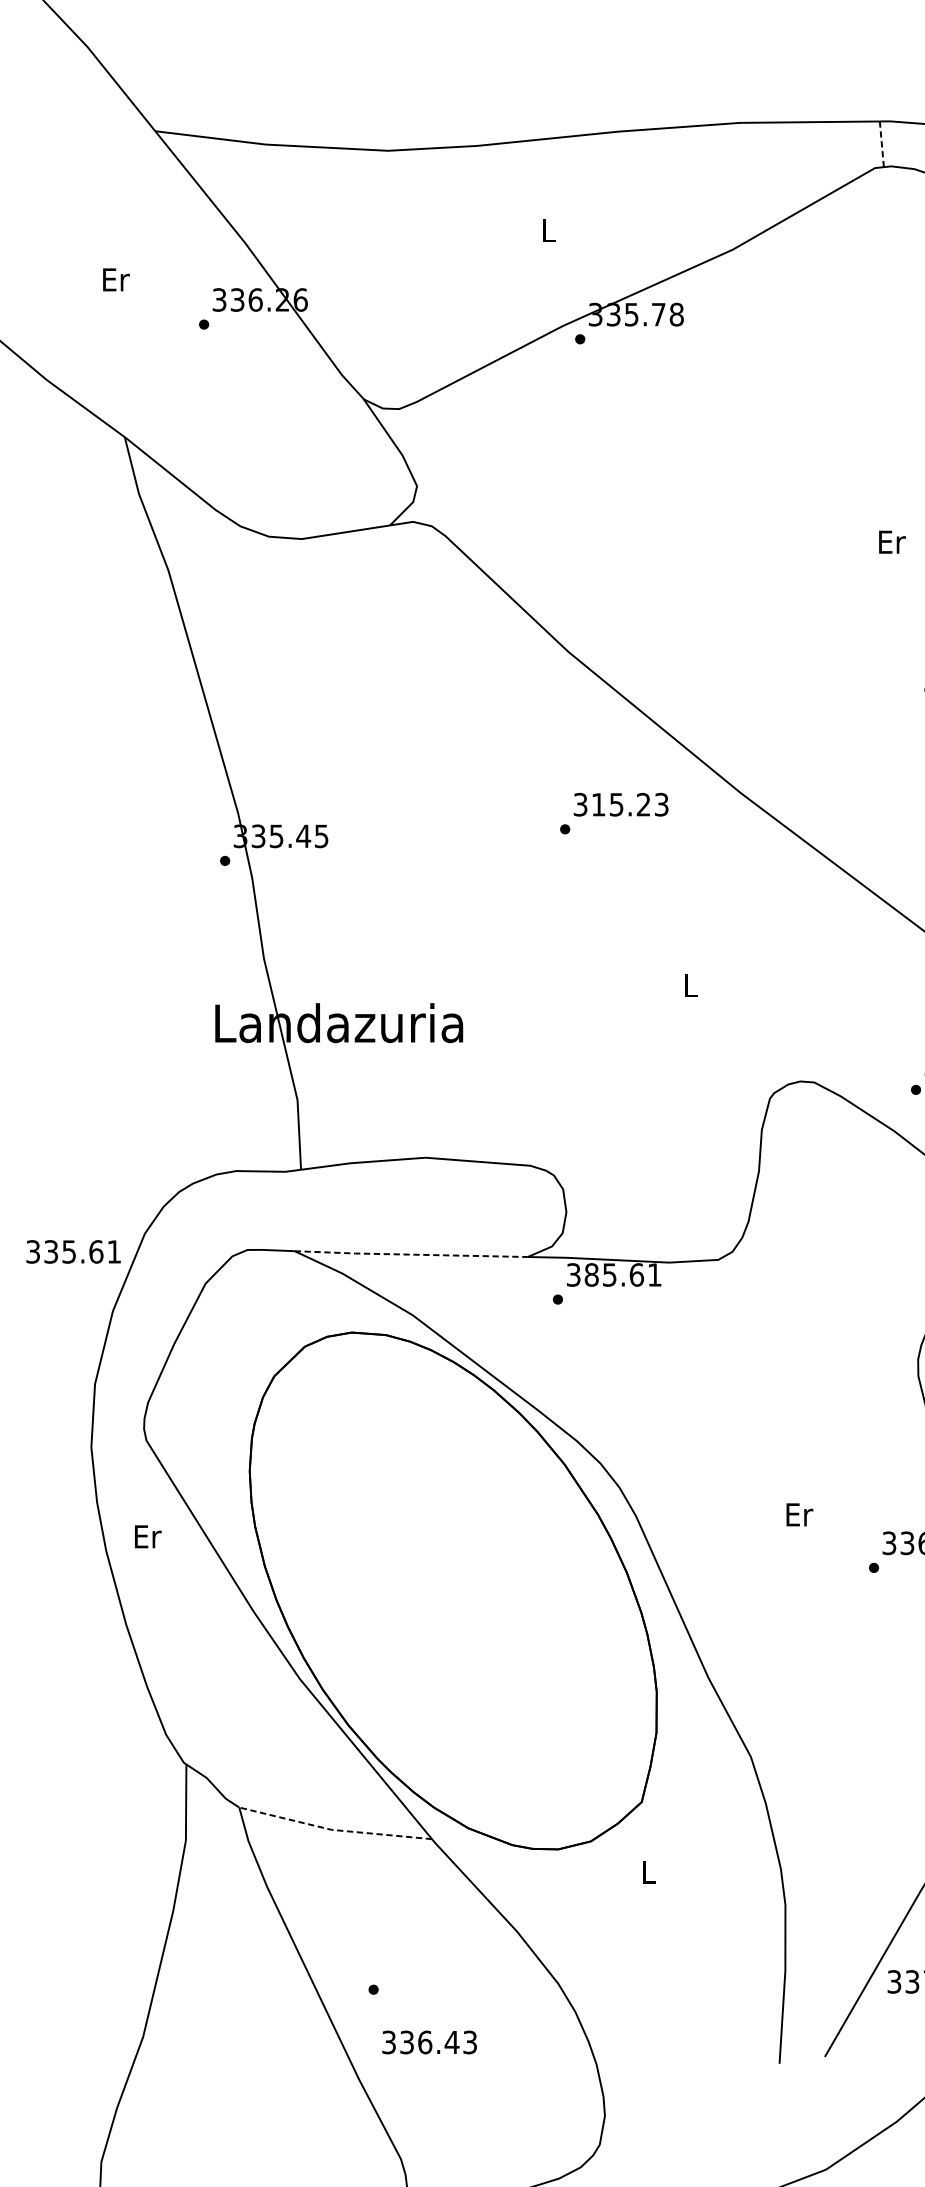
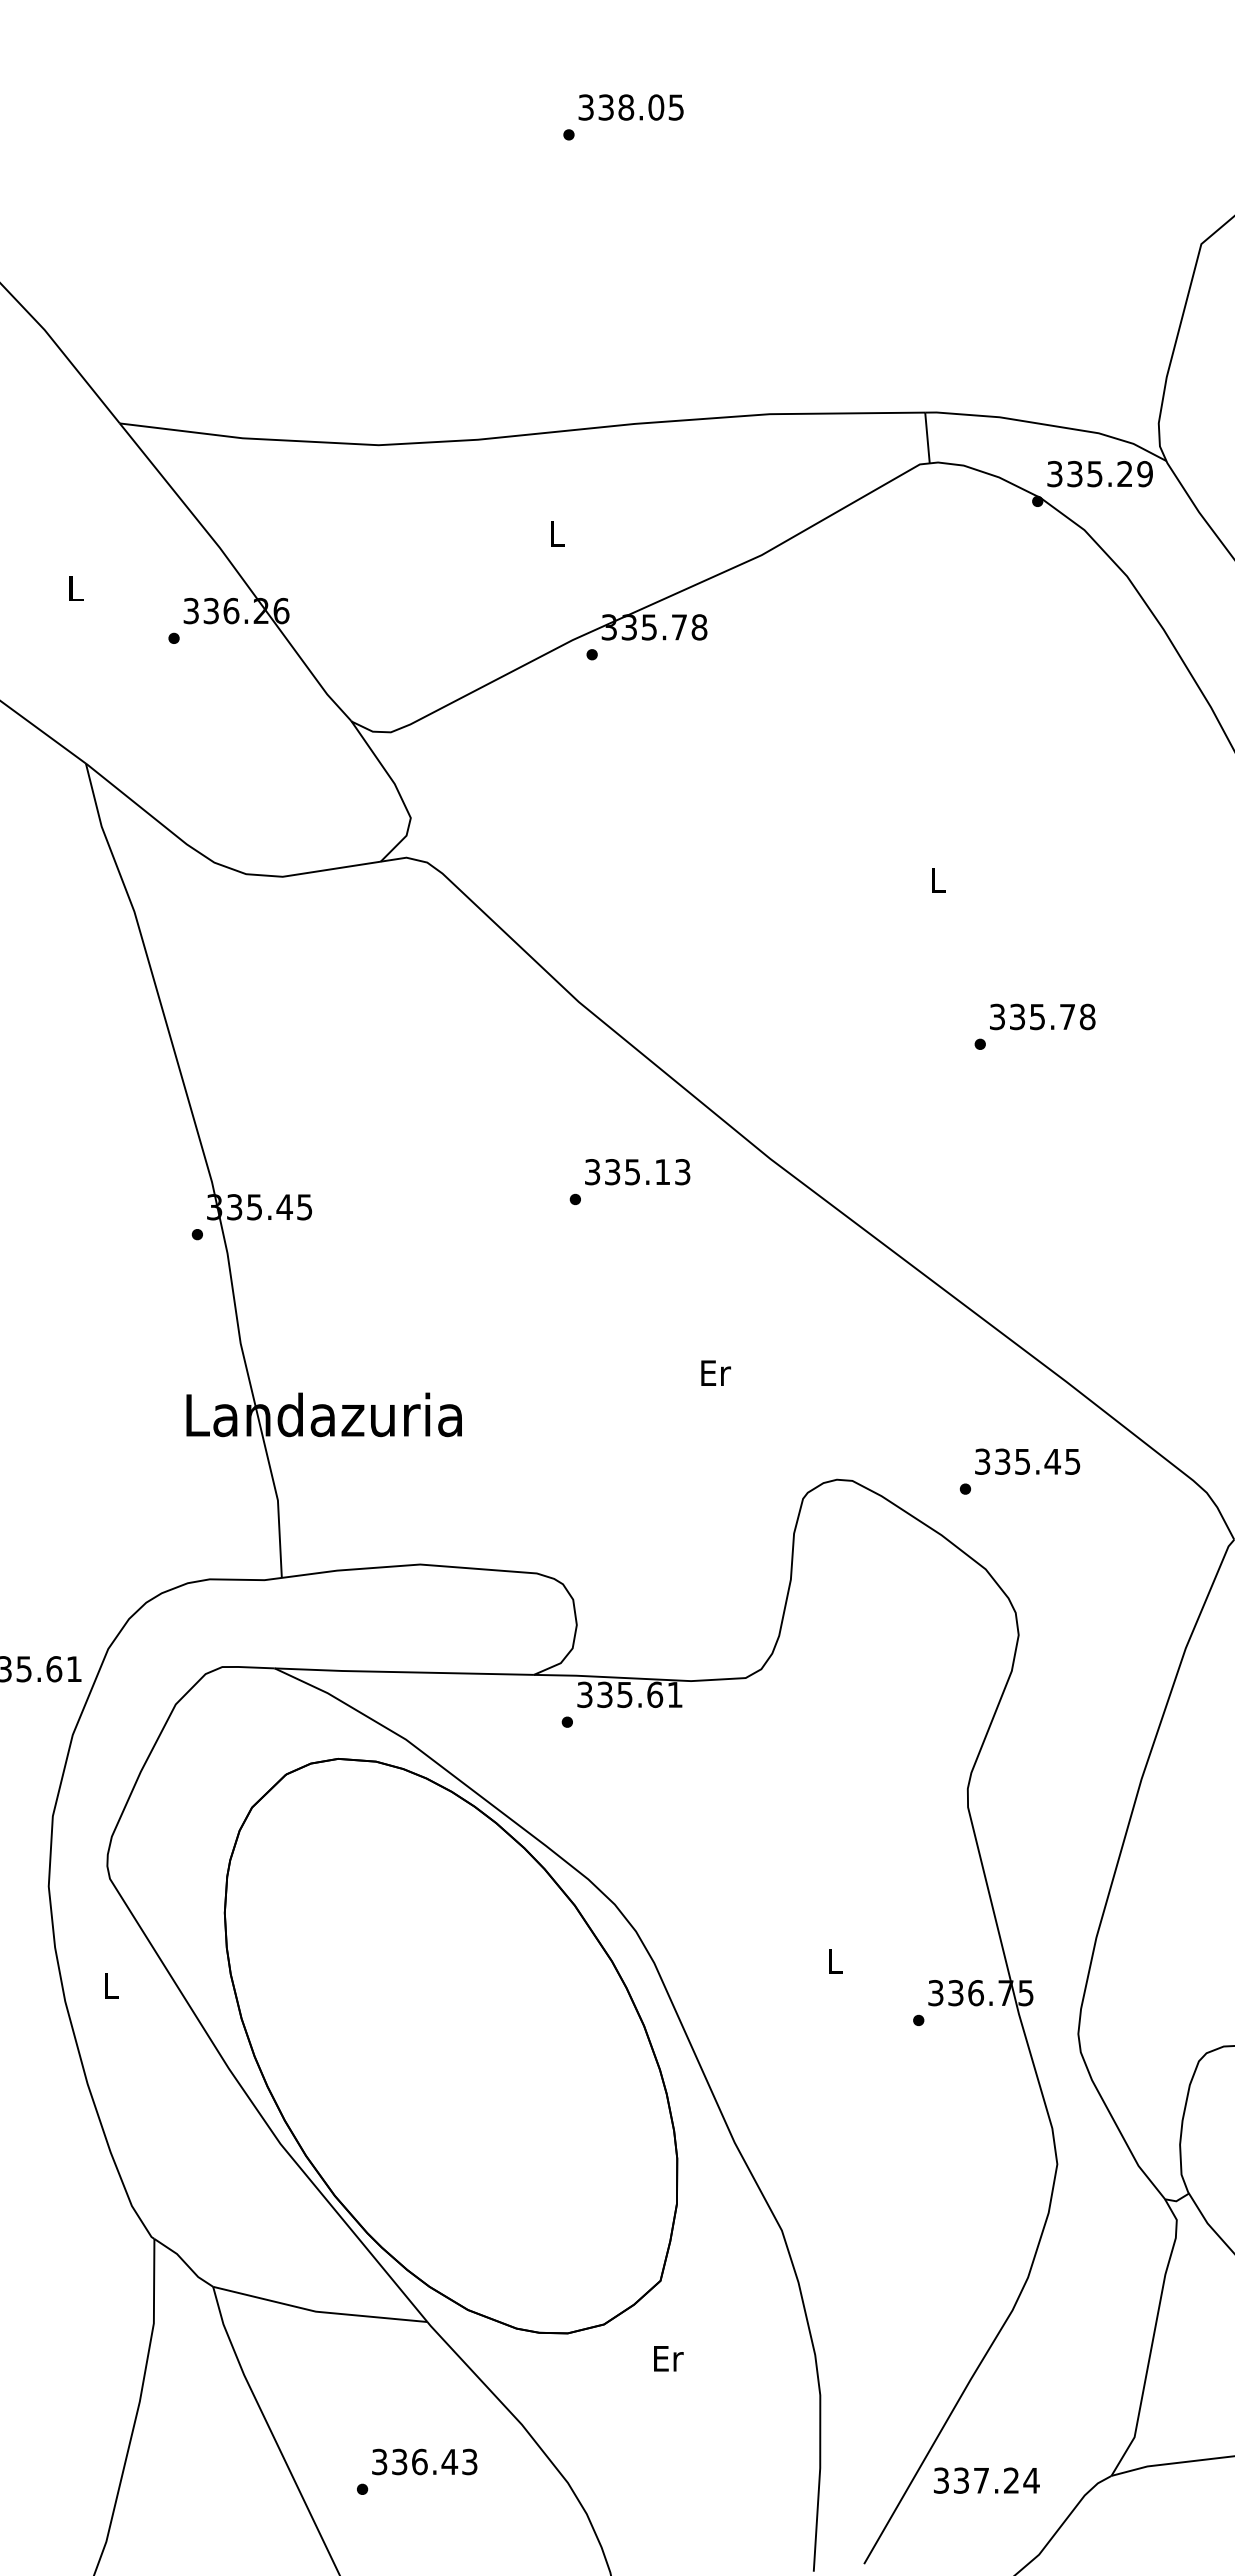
line: (881, 144) -> (927, 438), dashed -> solid
text: (116, 279) -> (76, 588), Er -> L
text: (892, 542) -> (939, 880), Er -> L
text: (621, 805) -> (637, 1172), 315.23 -> 335.13
text: (692, 984) -> (716, 1372), L -> Er
line: (411, 1254) -> (404, 1672), dashed -> solid
text: (591, 1274) -> (604, 1694), 385.61 -> 335.61
text: (800, 1514) -> (836, 1961), Er -> L
text: (147, 1536) -> (111, 1985), Er -> L
line: (334, 1829) -> (318, 2311), dashed -> solid
text: (648, 1871) -> (668, 2358), L -> Er
text: (429, 2042) -> (424, 2461), moved

